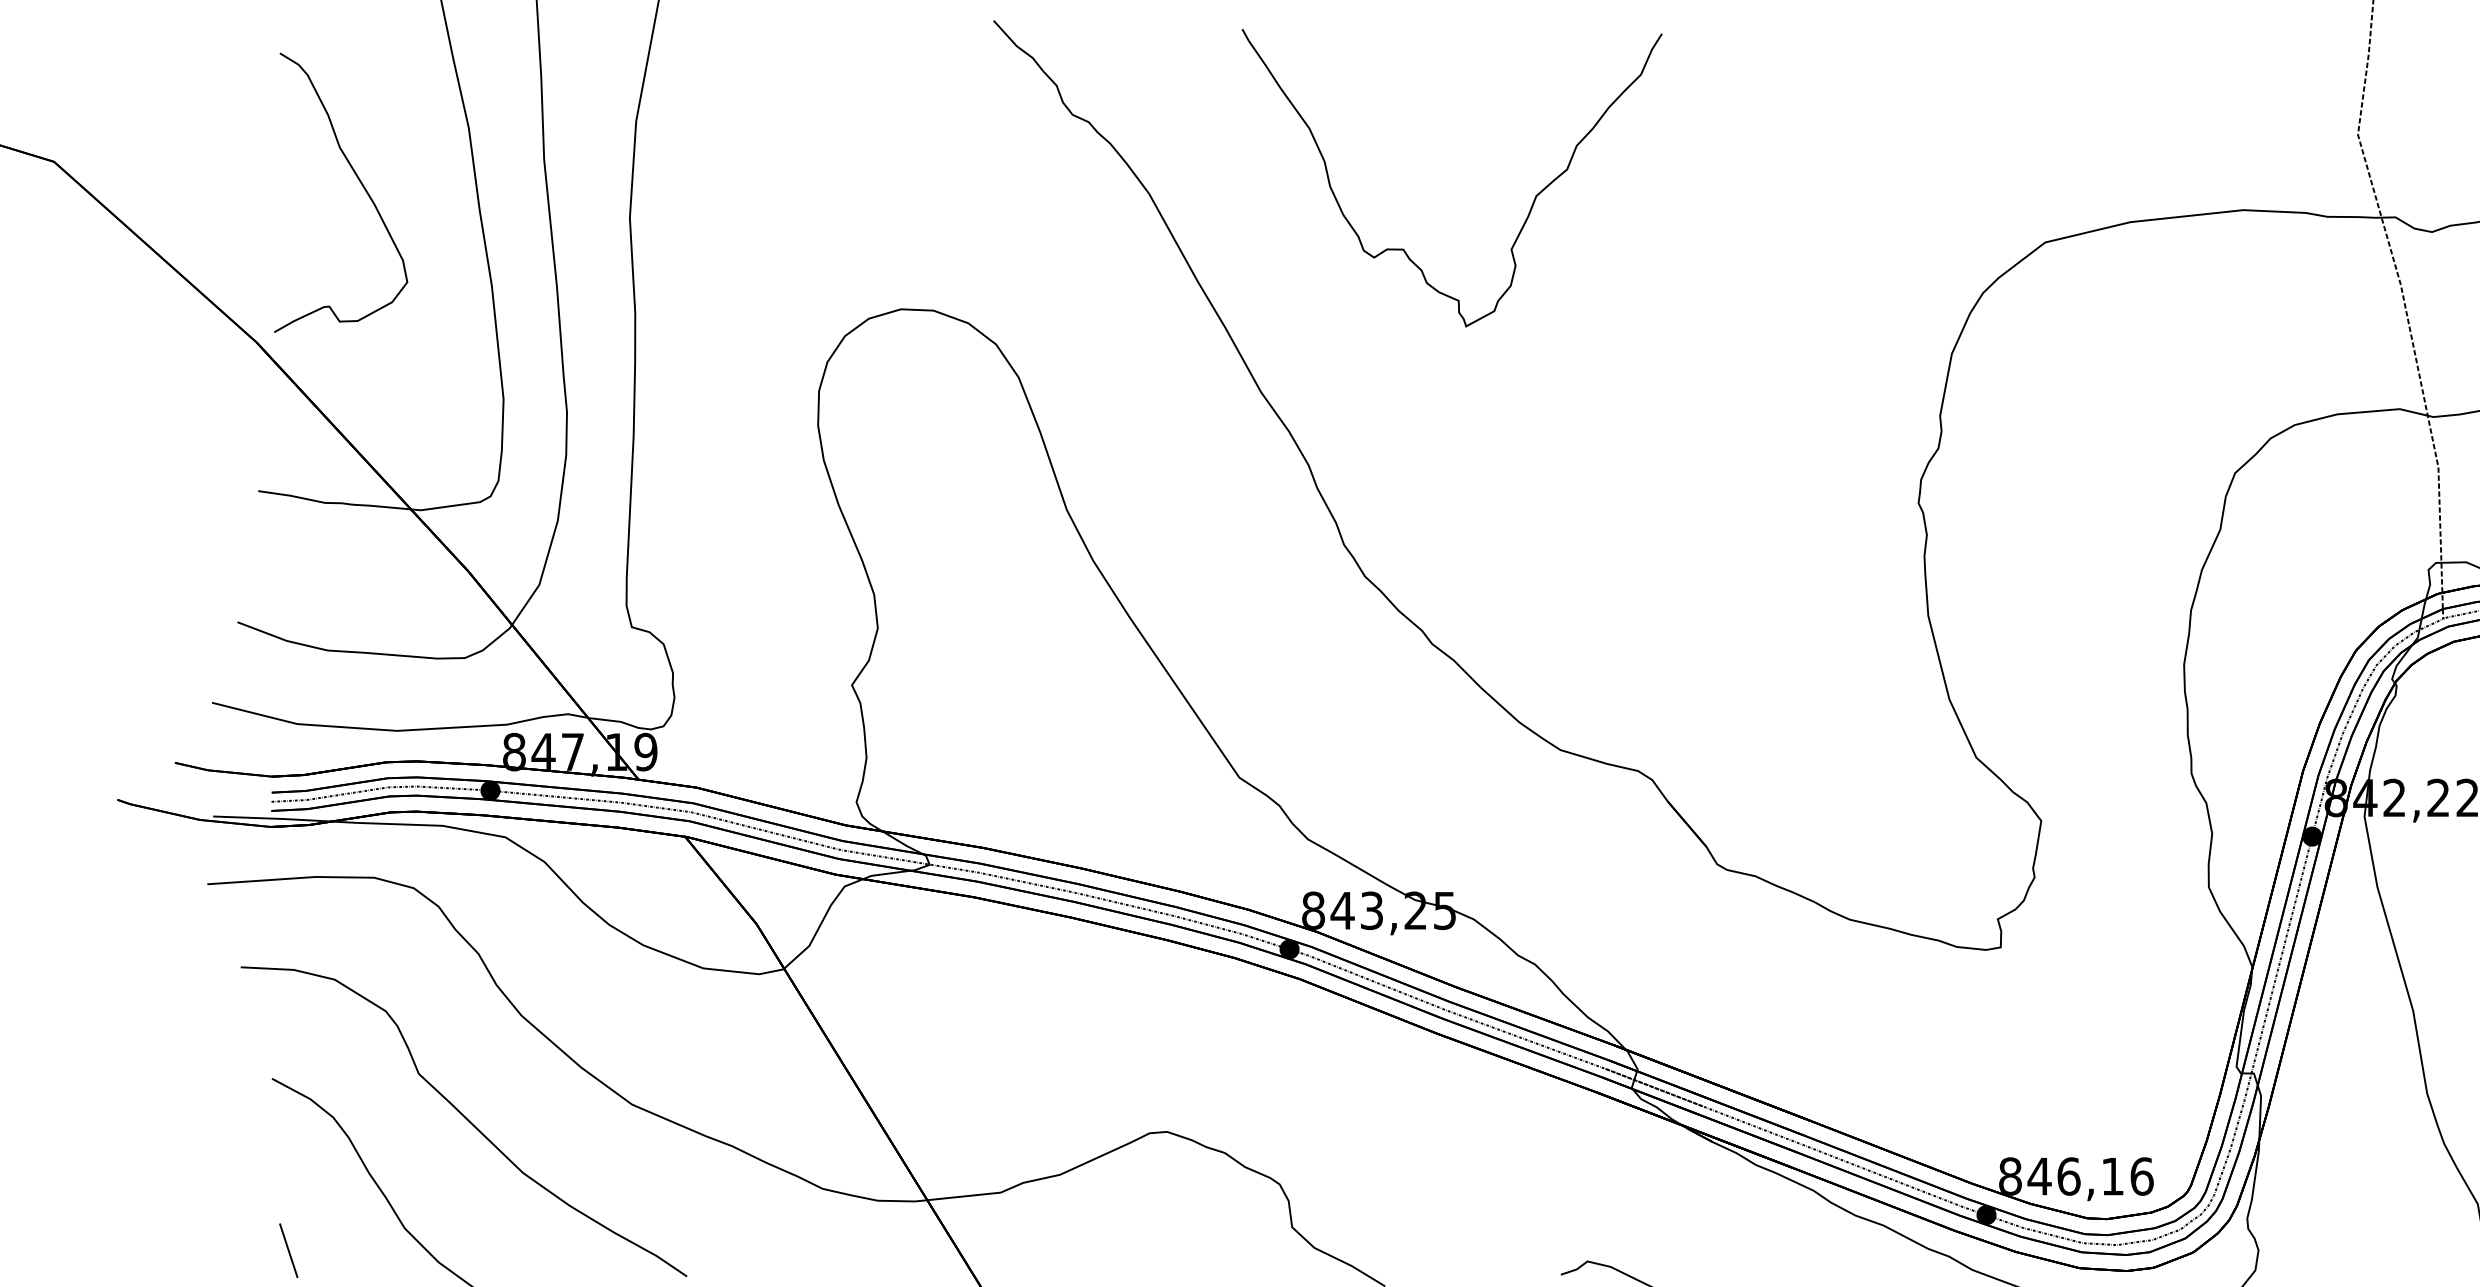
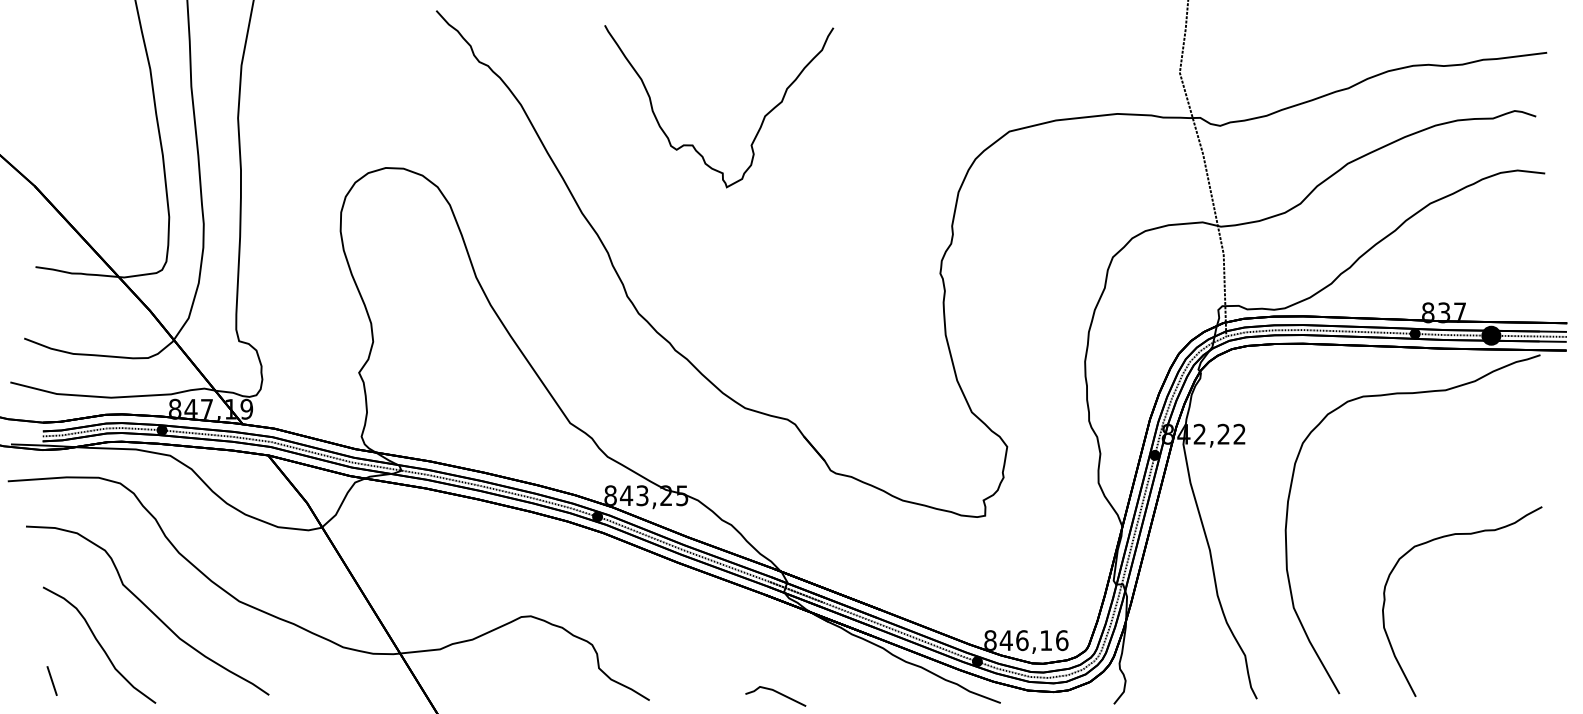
curve: (359, 183) -> (90, 99), removed
curve: (1527, 211) -> (760, 124), moved

